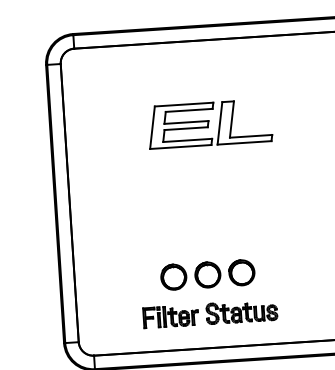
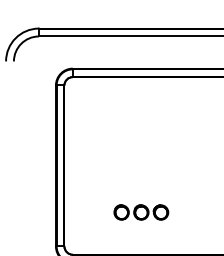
part: (208, 123) -> (147, 125), removed
part: (210, 312) -> (141, 234), removed

